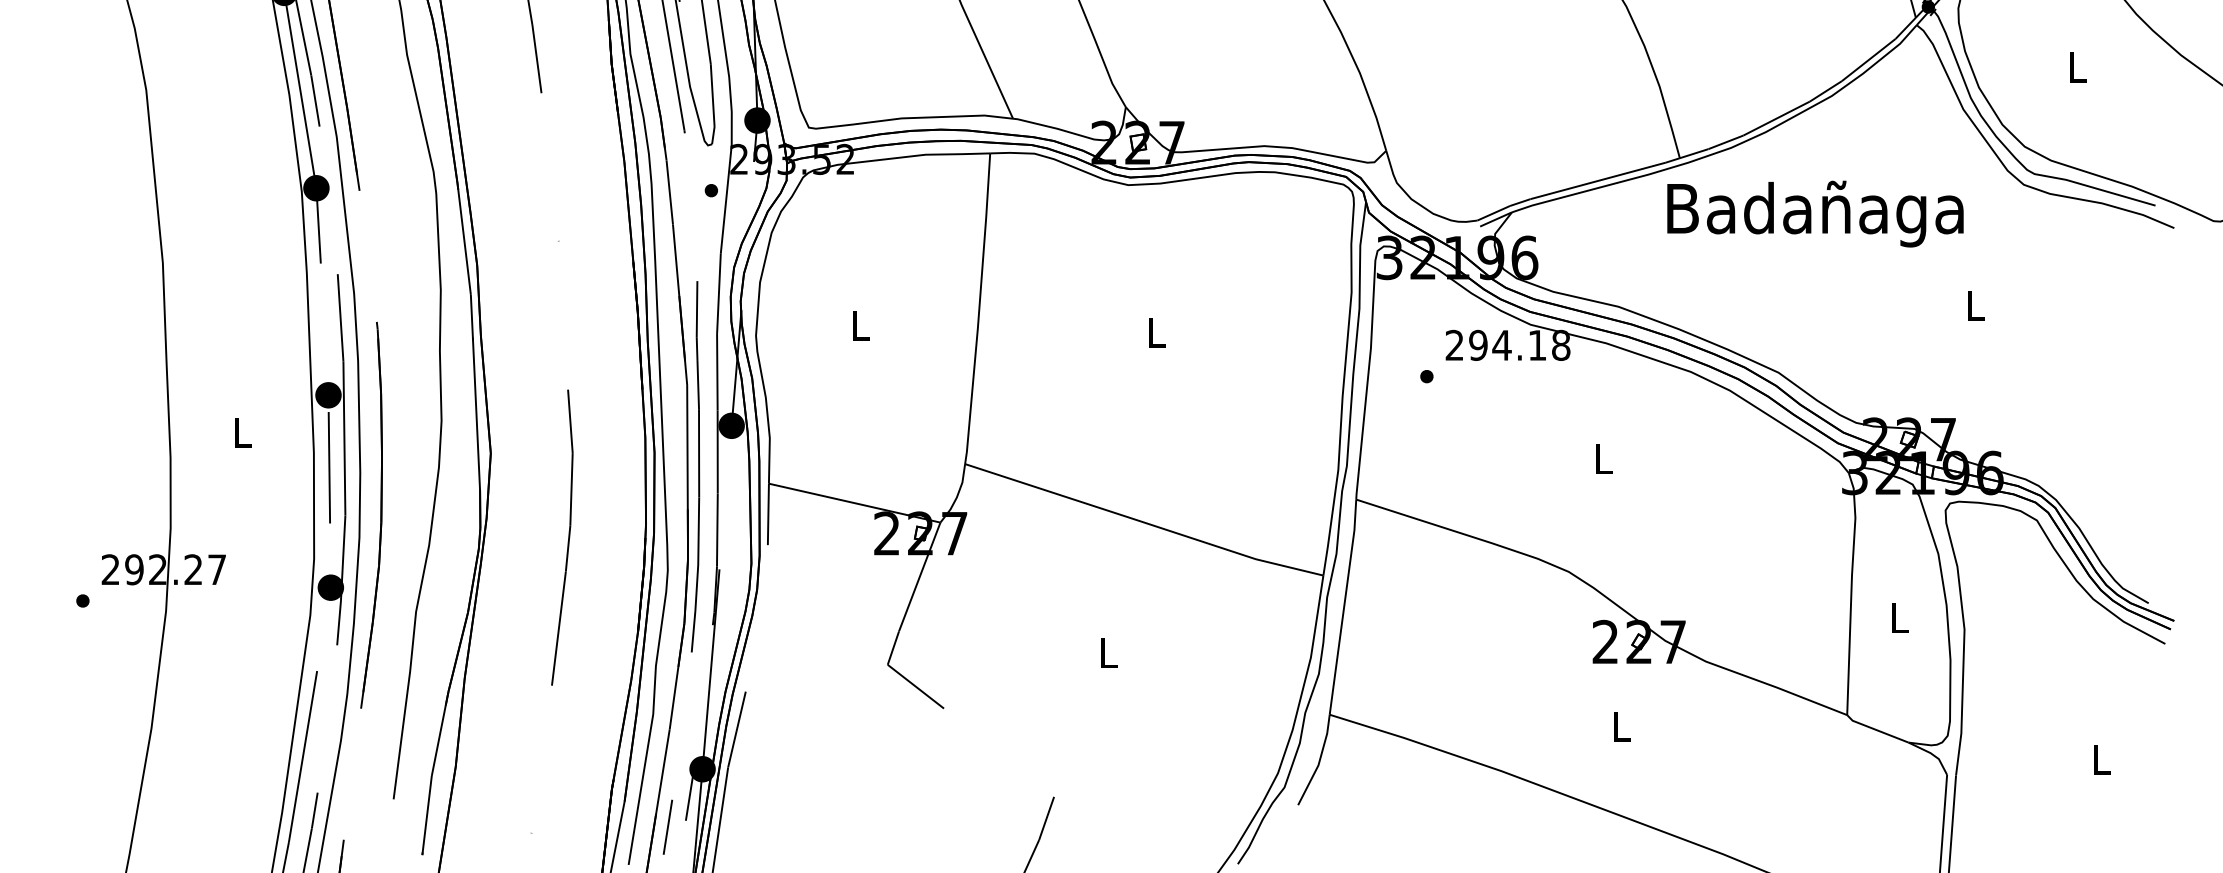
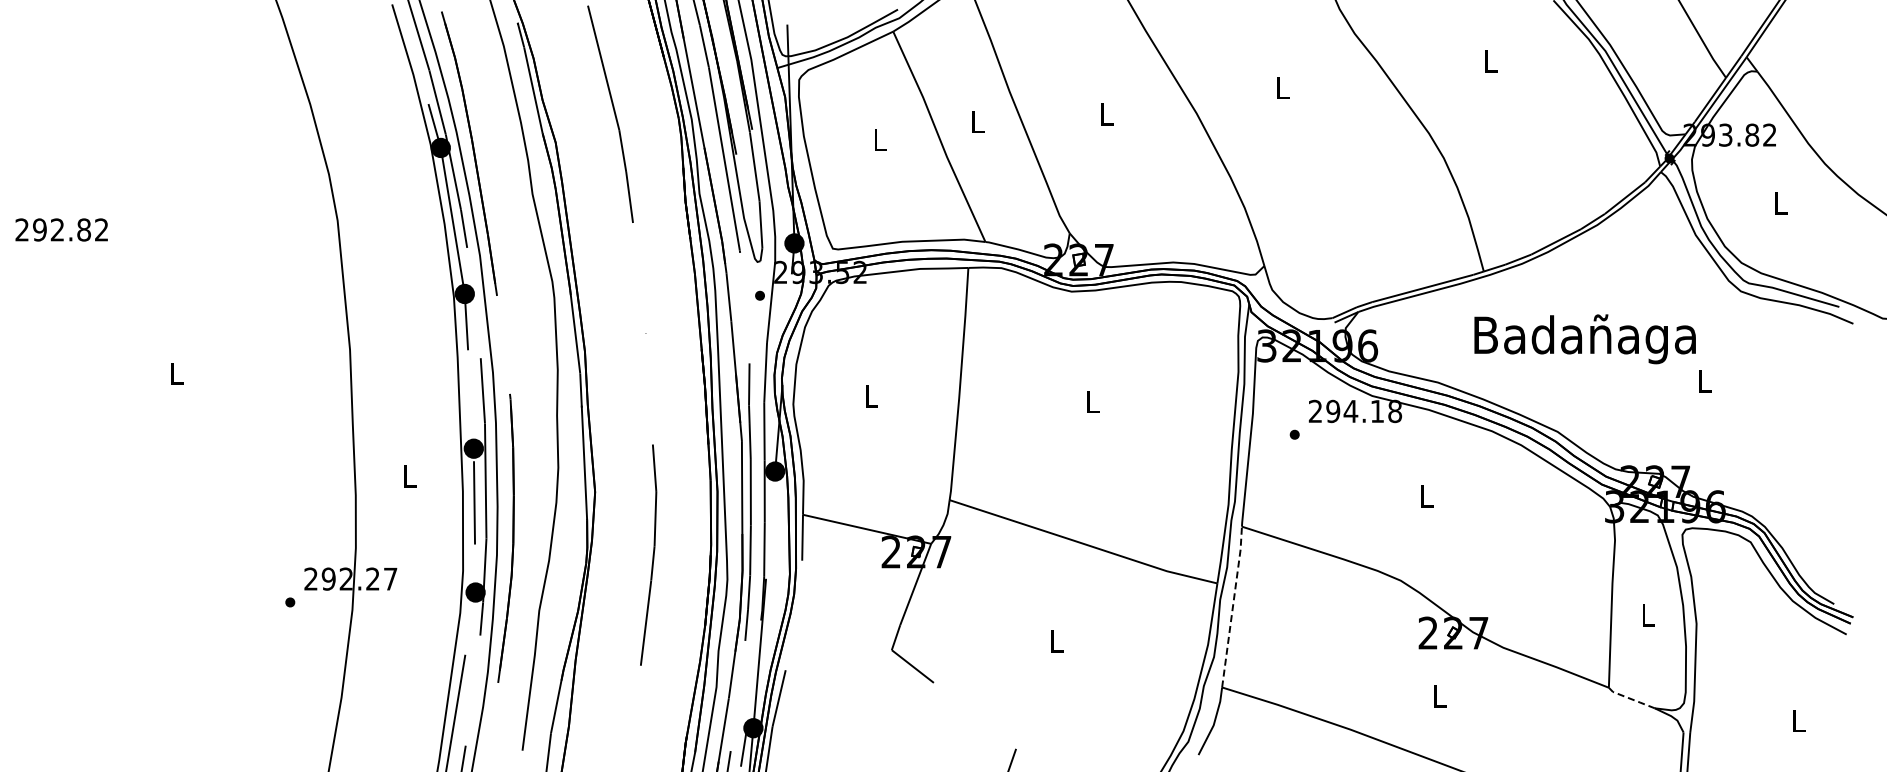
text: (1814, 214) -> (1584, 339), moved
line: (1344, 605) -> (1233, 605), solid -> dashed
line: (1877, 730) -> (1631, 699), solid -> dashed

